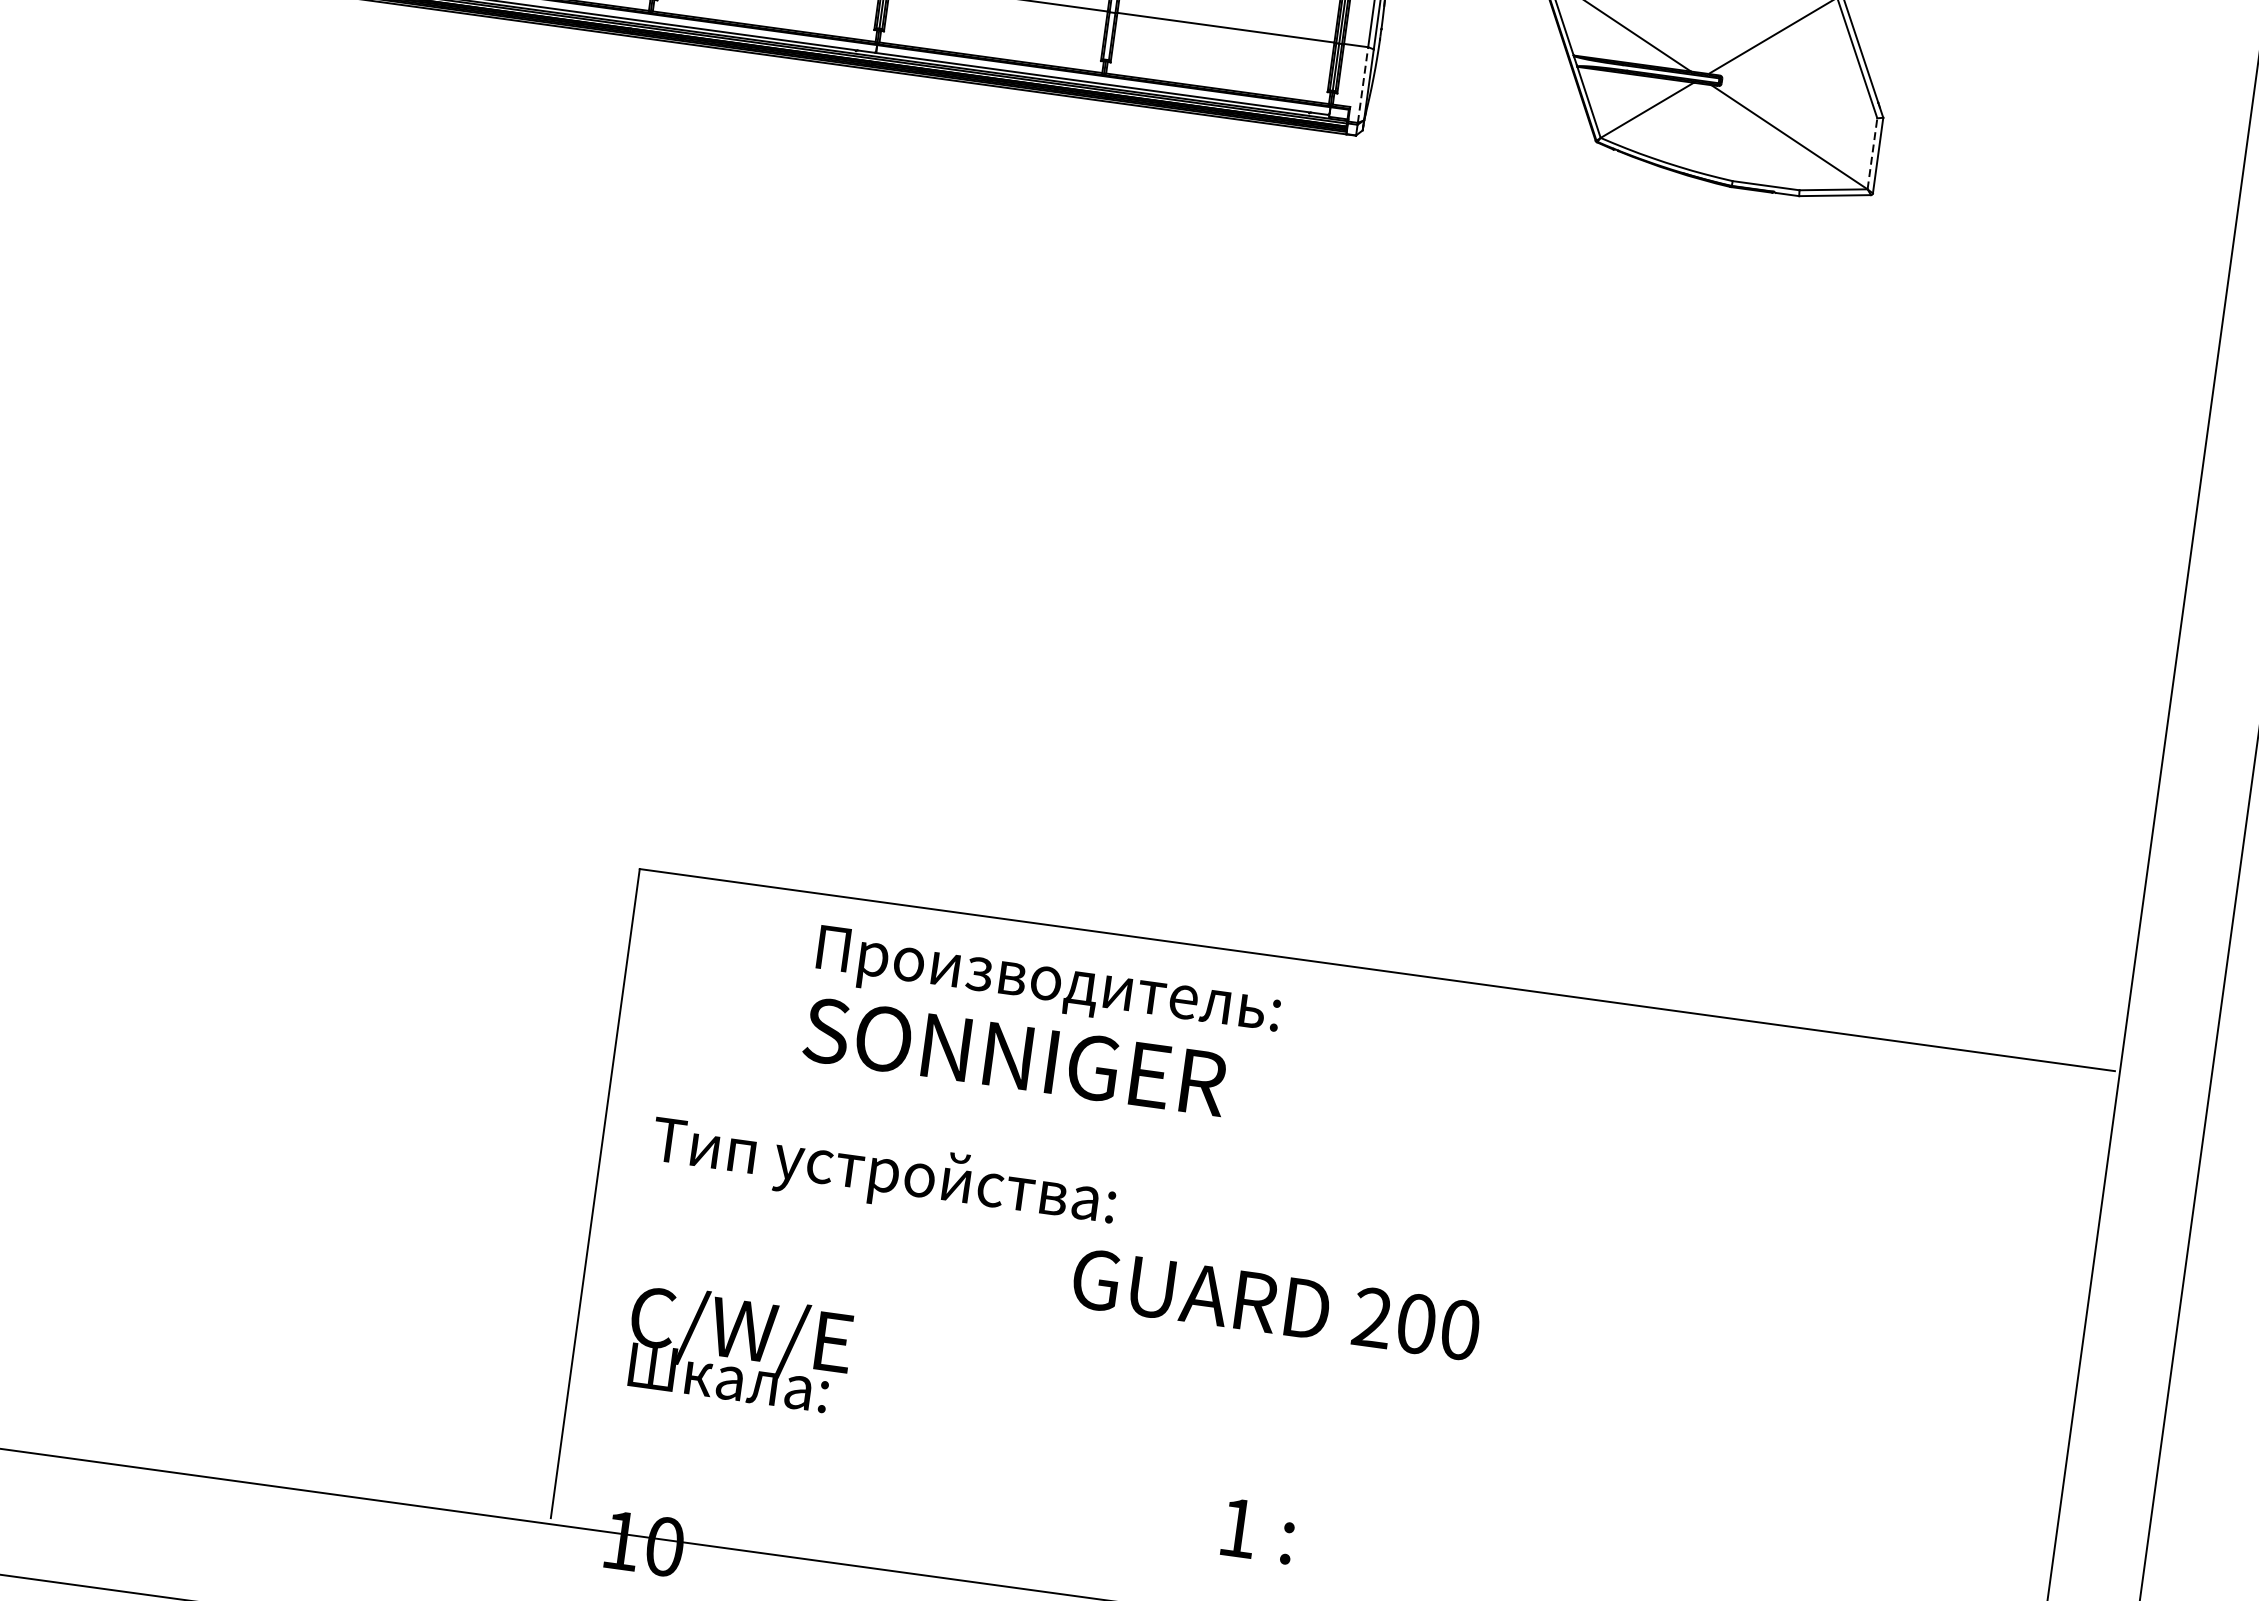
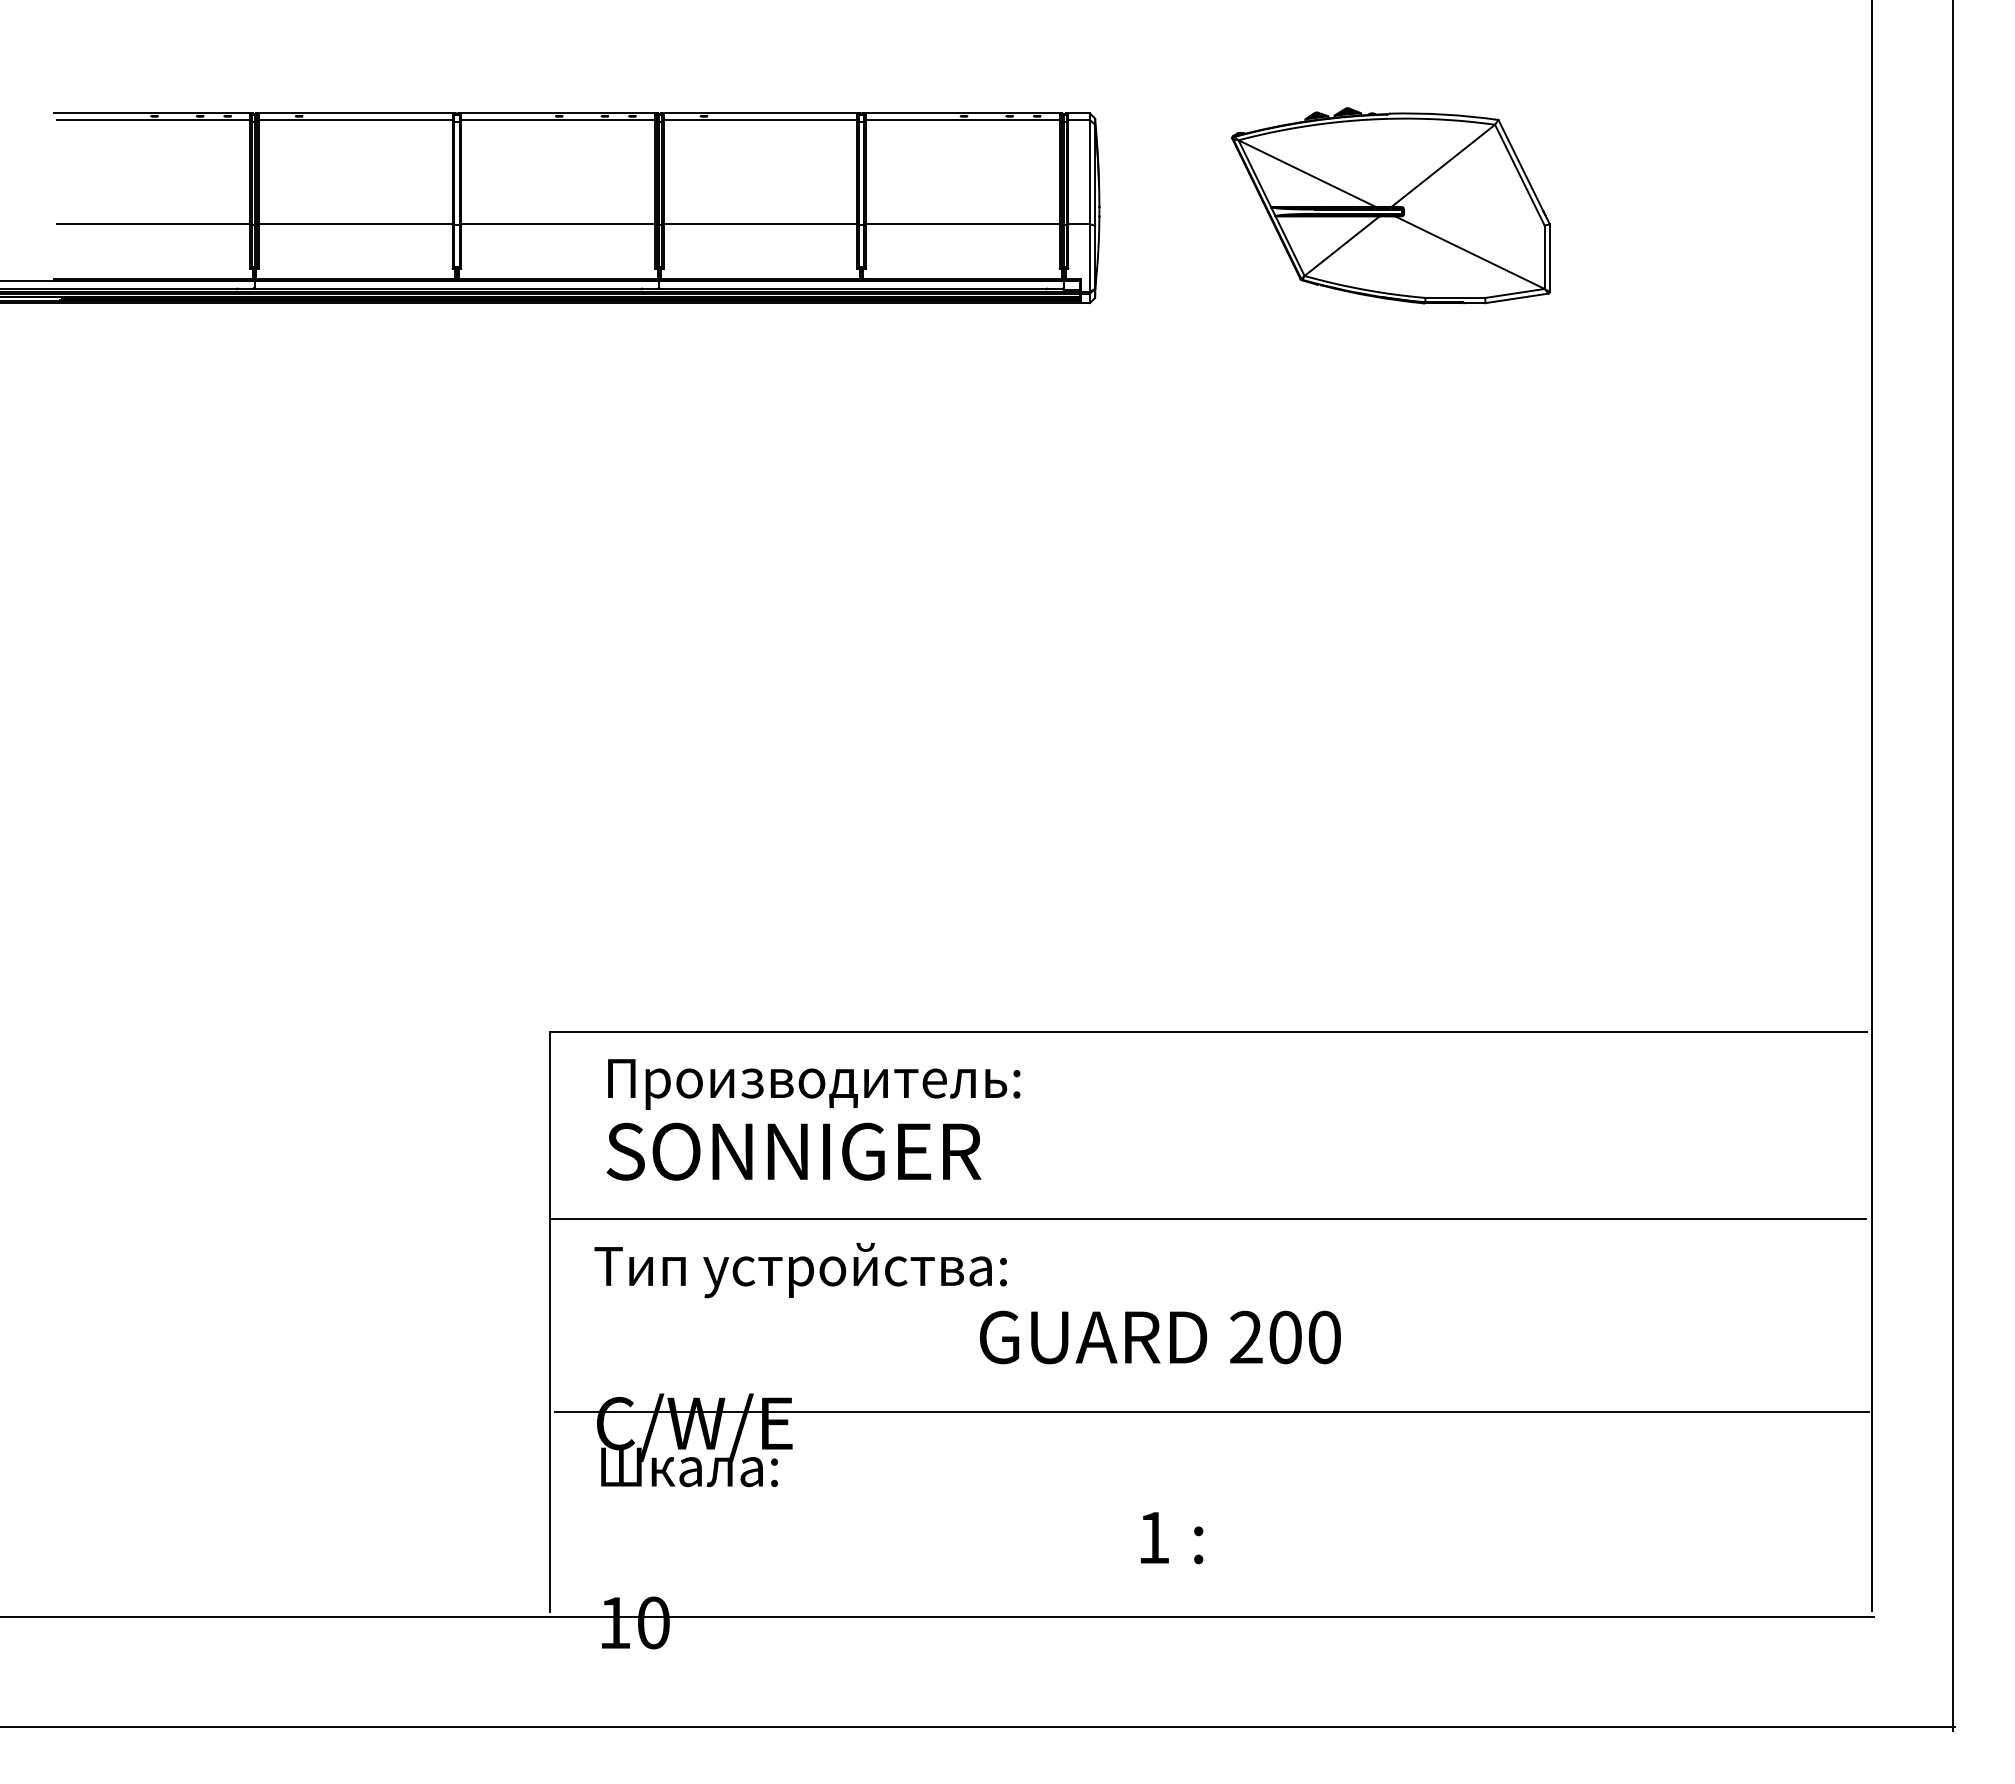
line: (1362, 85) -> (1089, 258), dashed -> solid
line: (1872, 154) -> (1544, 257), dashed -> solid
text: (1042, 1023) -> (813, 1119), moved
line: (1349, 1179) -> (1209, 1218), added
line: (1323, 1396) -> (1212, 1412), added

